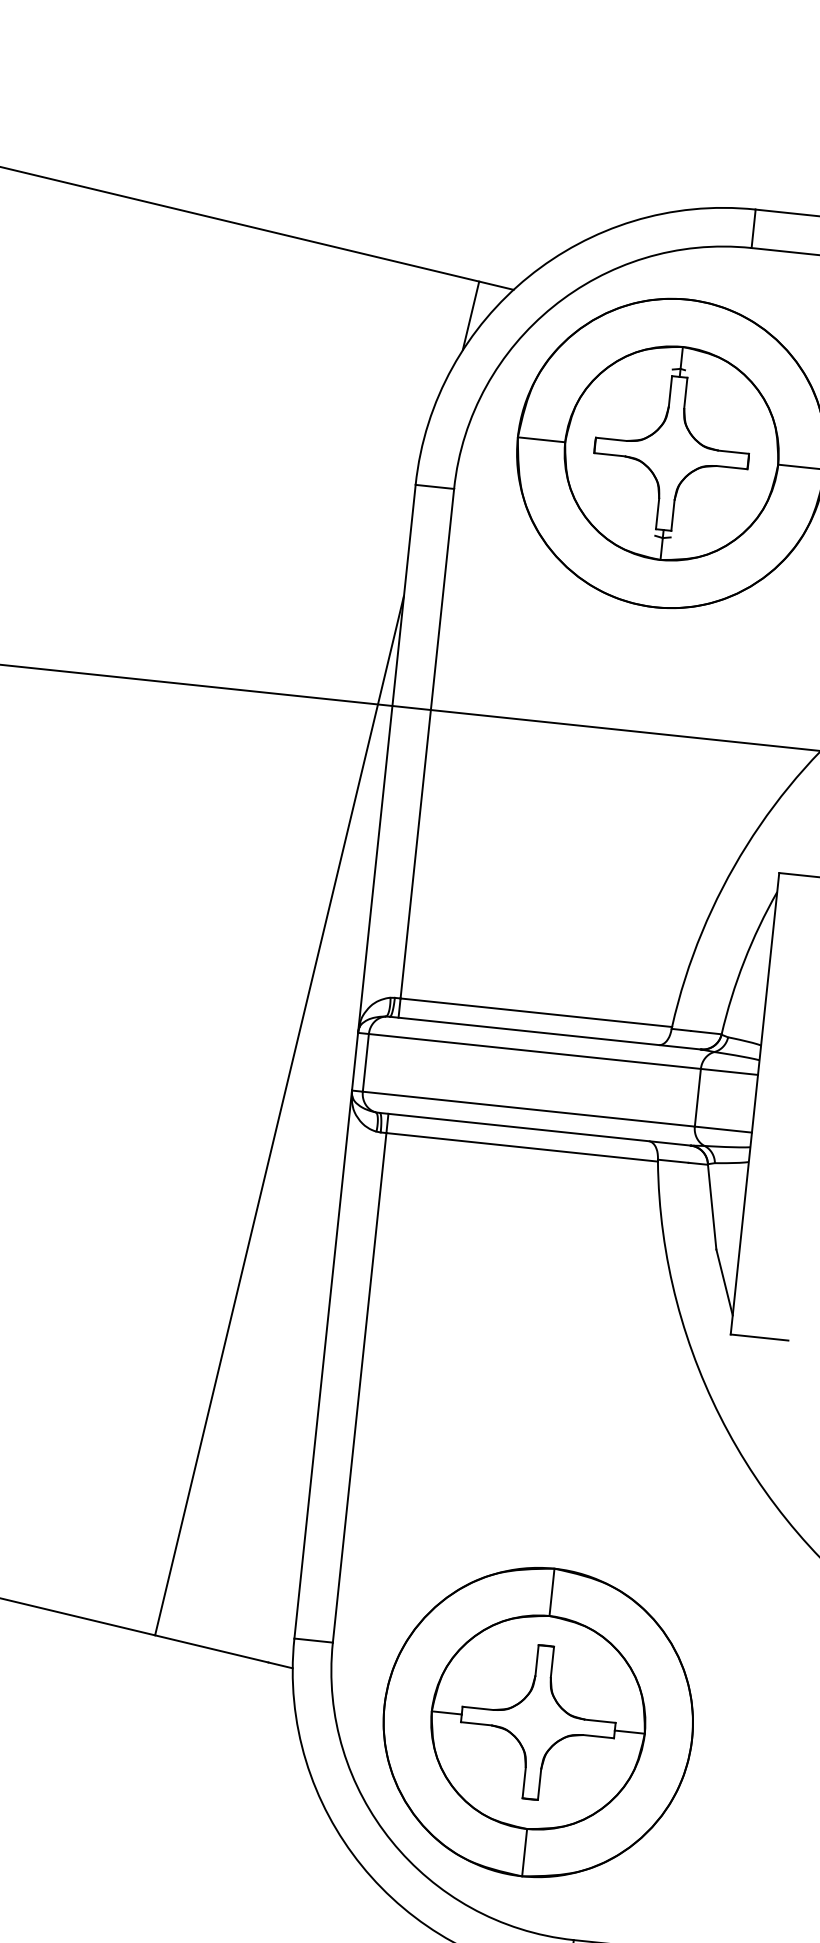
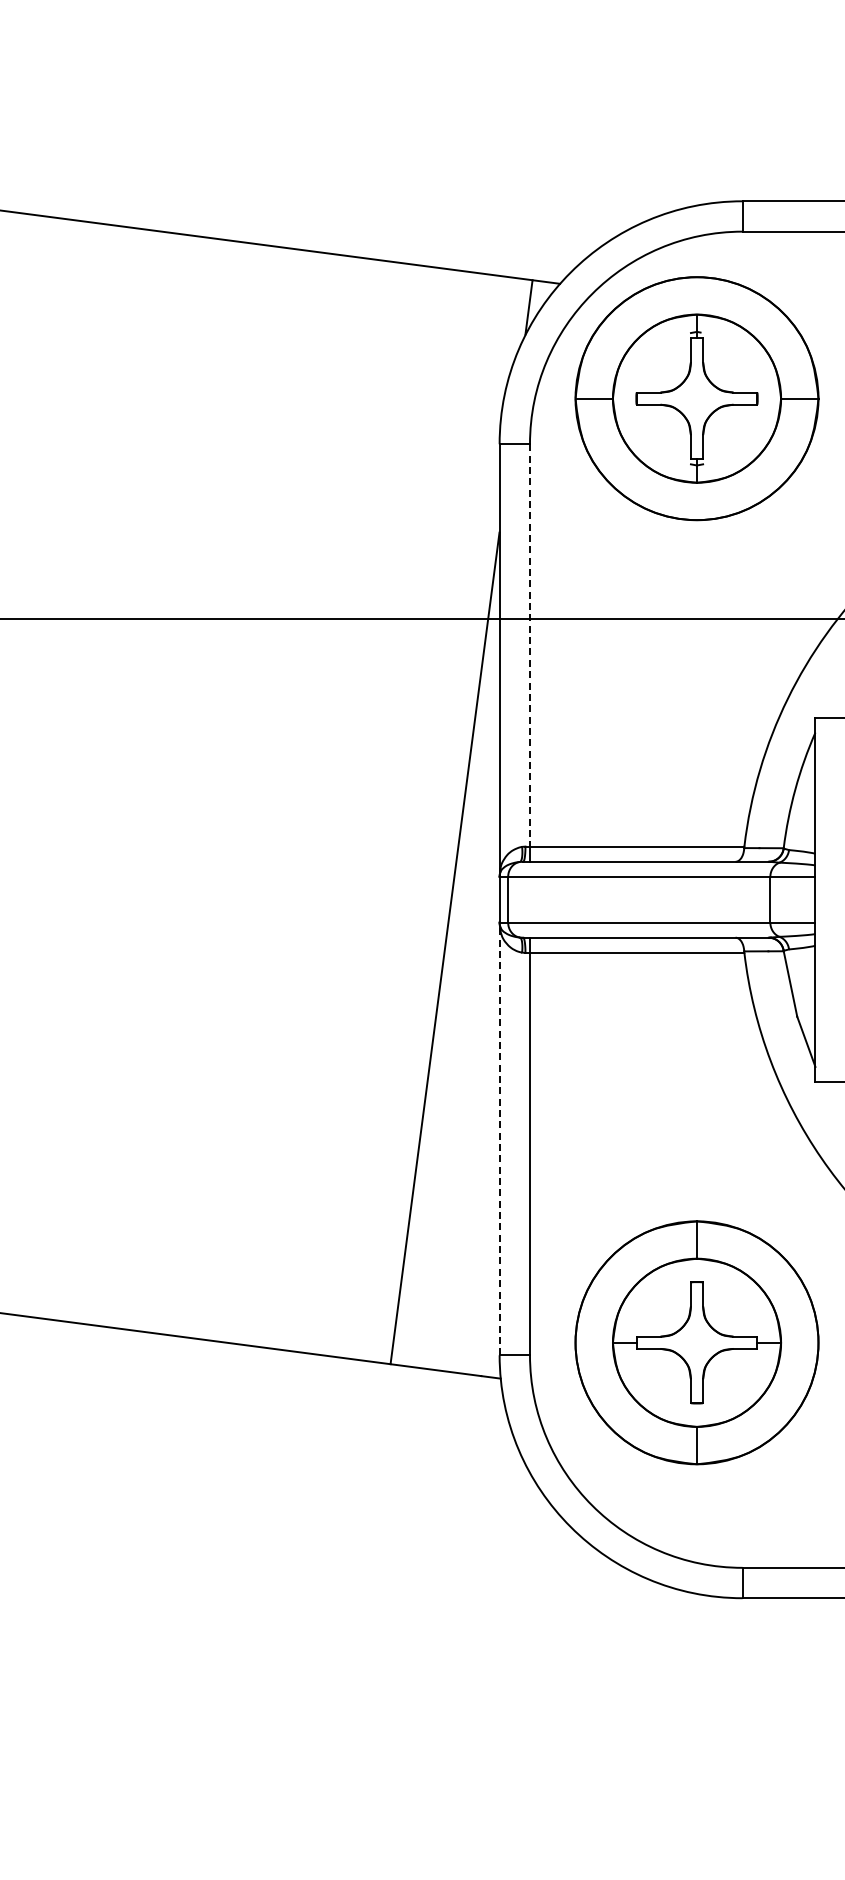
line: (427, 743) -> (530, 645), solid -> dashed
line: (323, 1364) -> (499, 1138), solid -> dashed
part: (537, 1722) -> (696, 1342), moved

